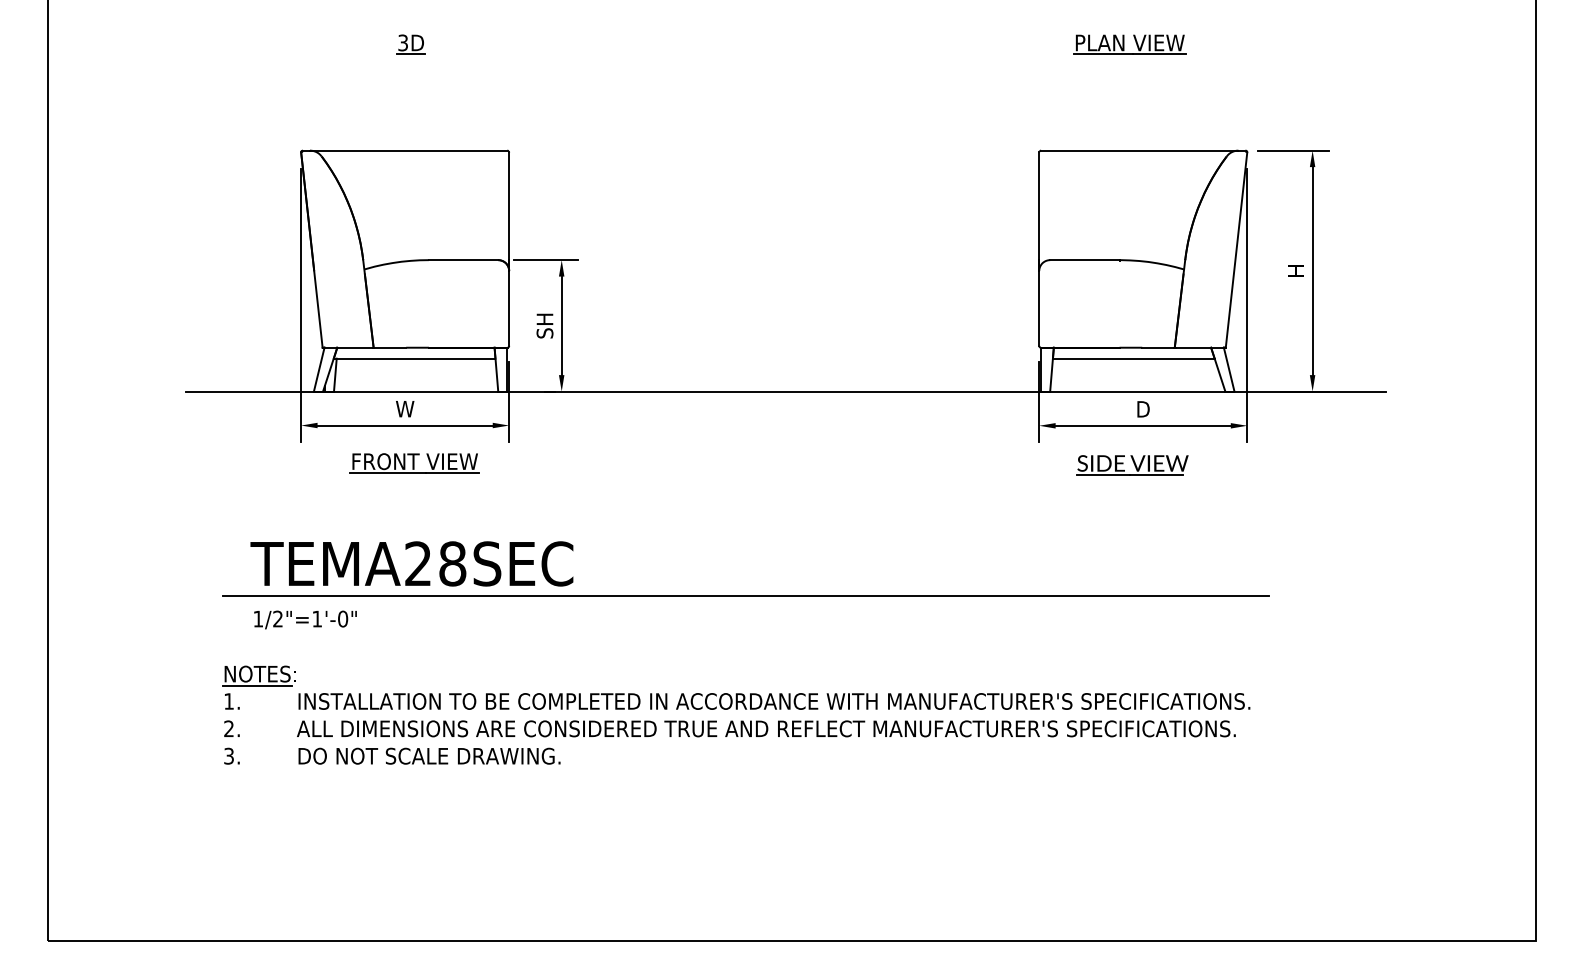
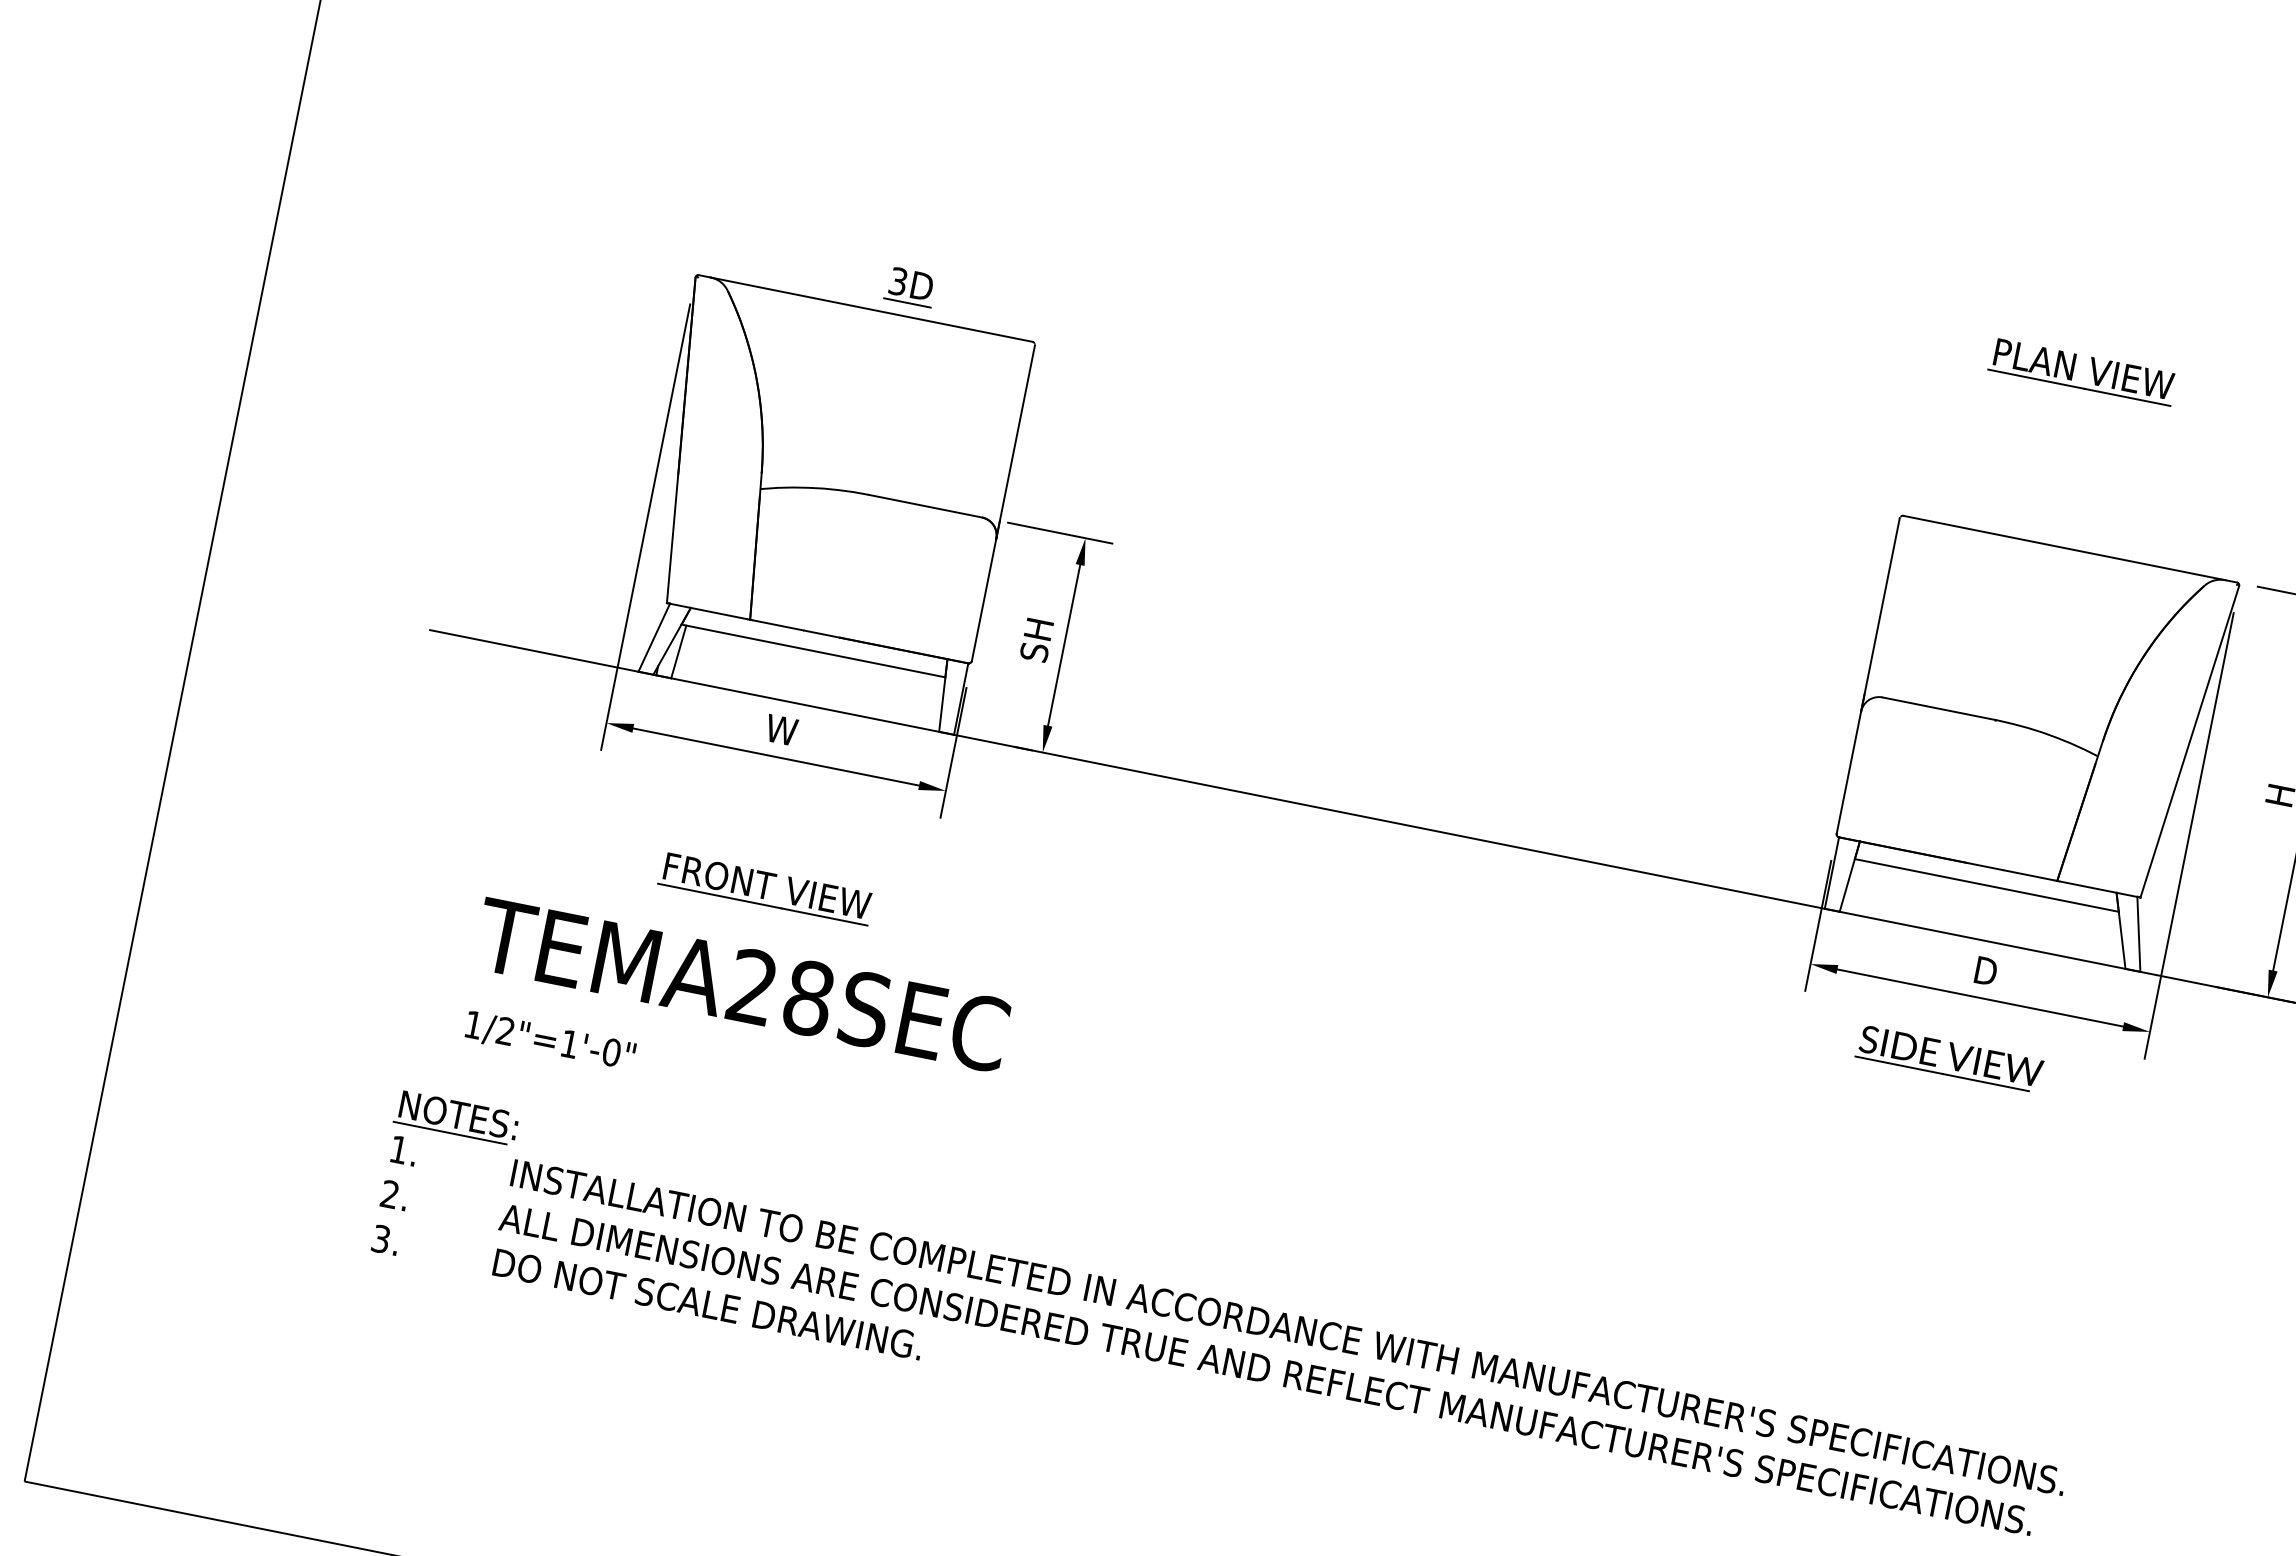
part: (410, 44) -> (909, 286), moved
part: (414, 463) -> (765, 888), moved
line: (745, 595) -> (1276, 1145), removed

